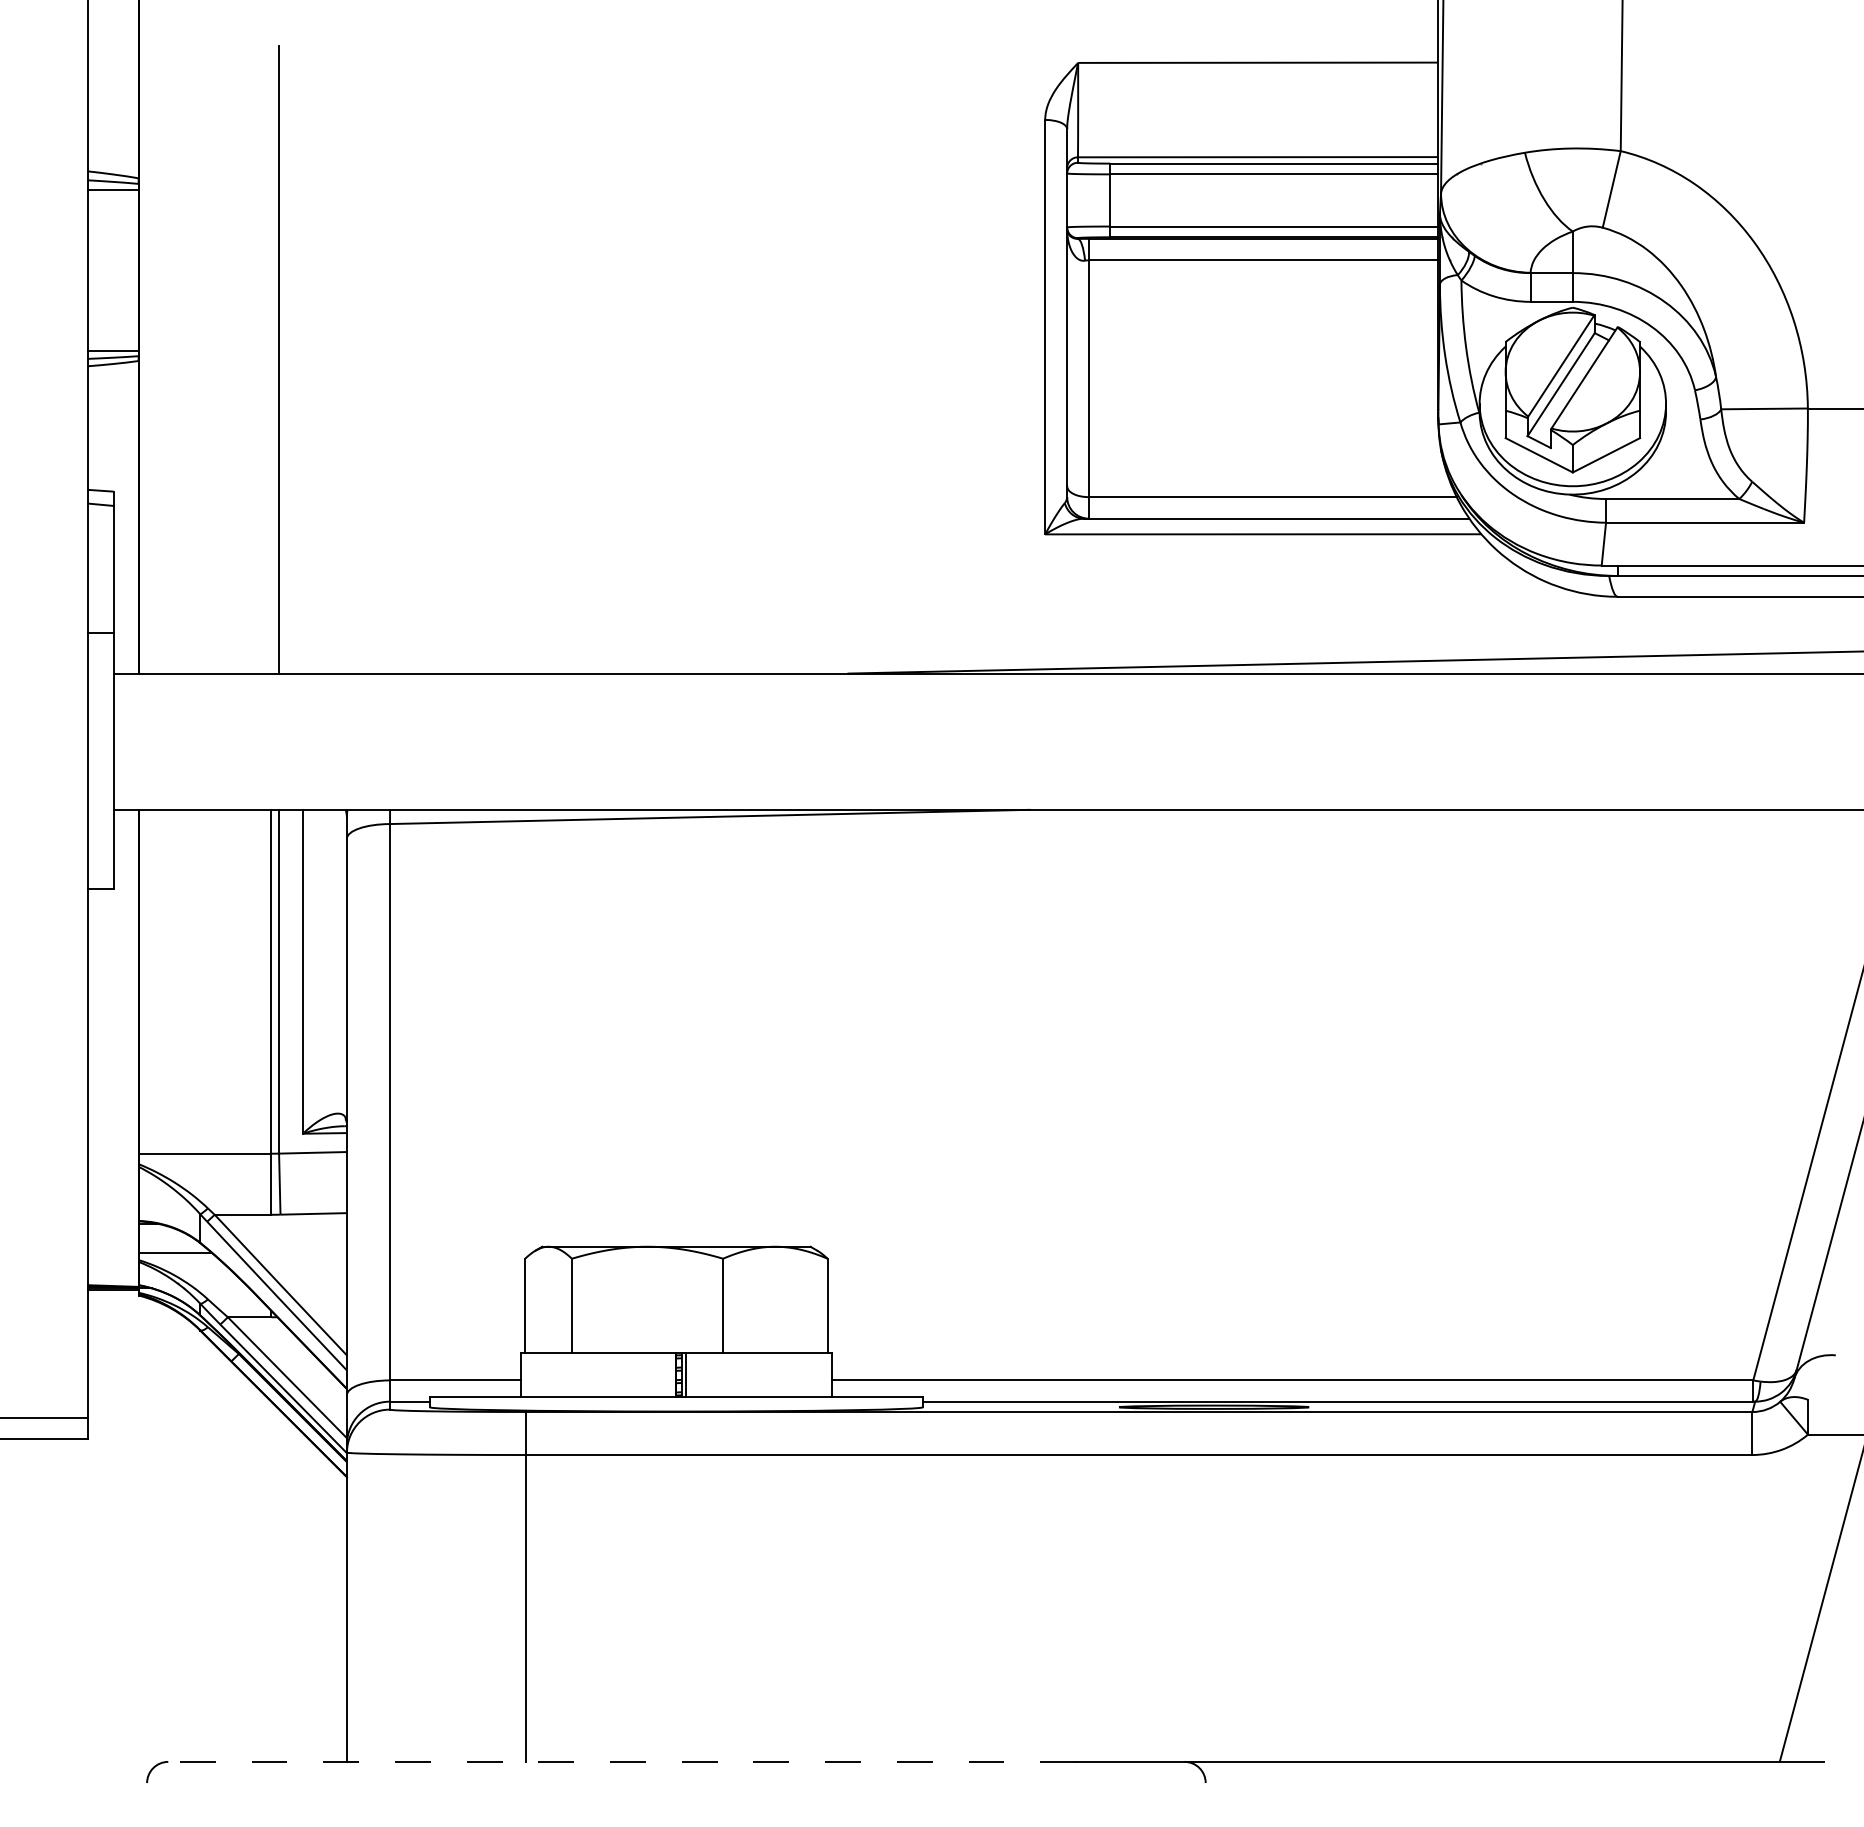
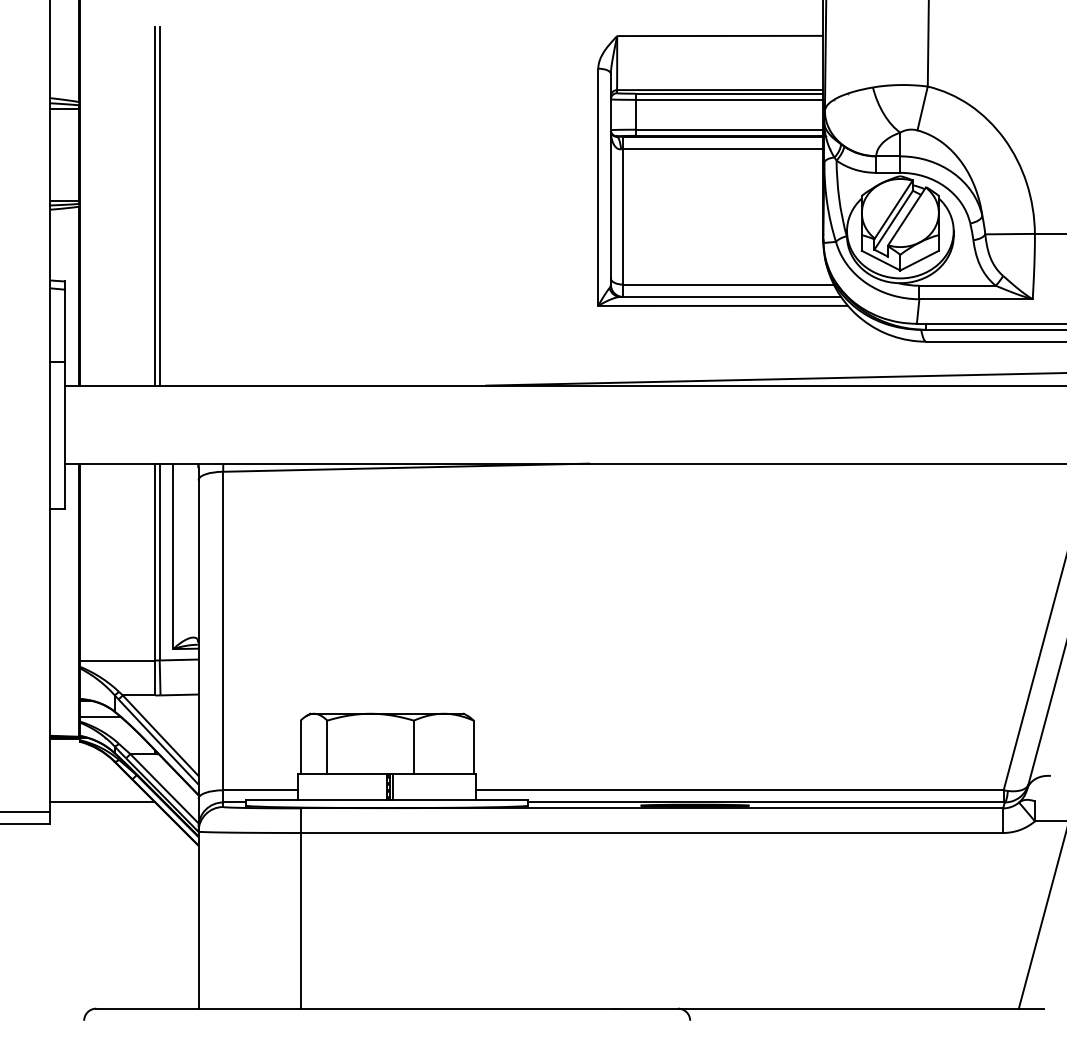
line: (271, 358) -> (155, 205), added
line: (179, 1401) -> (102, 802), added
line: (622, 1761) -> (356, 1008), dashed -> solid

